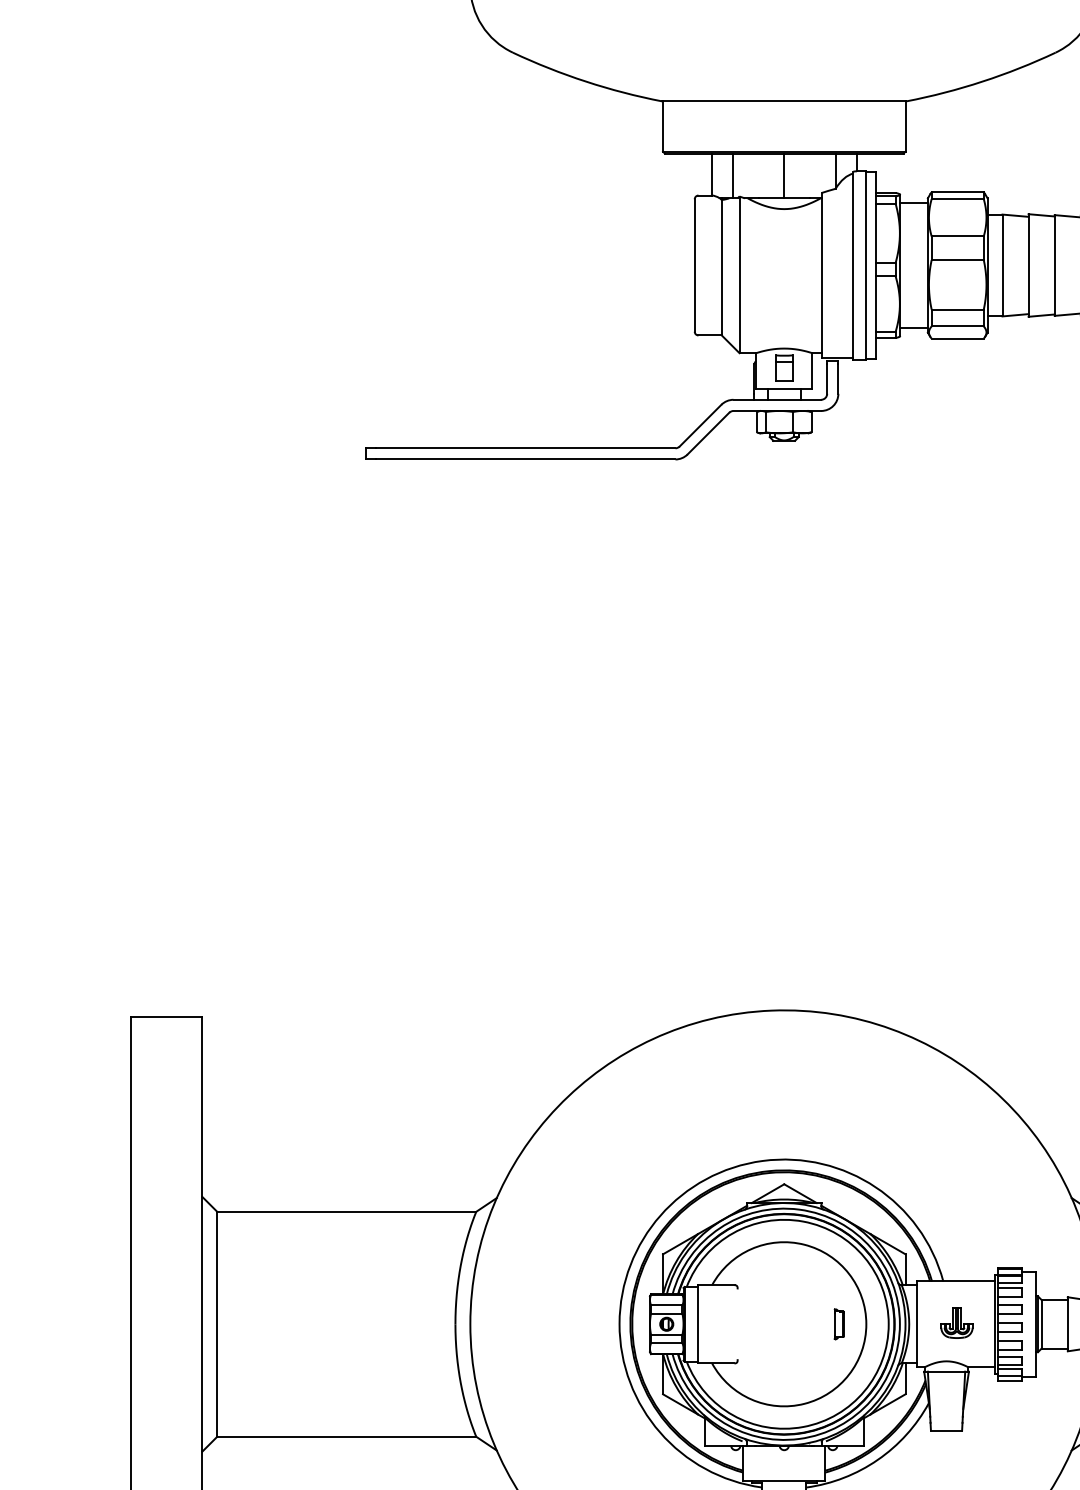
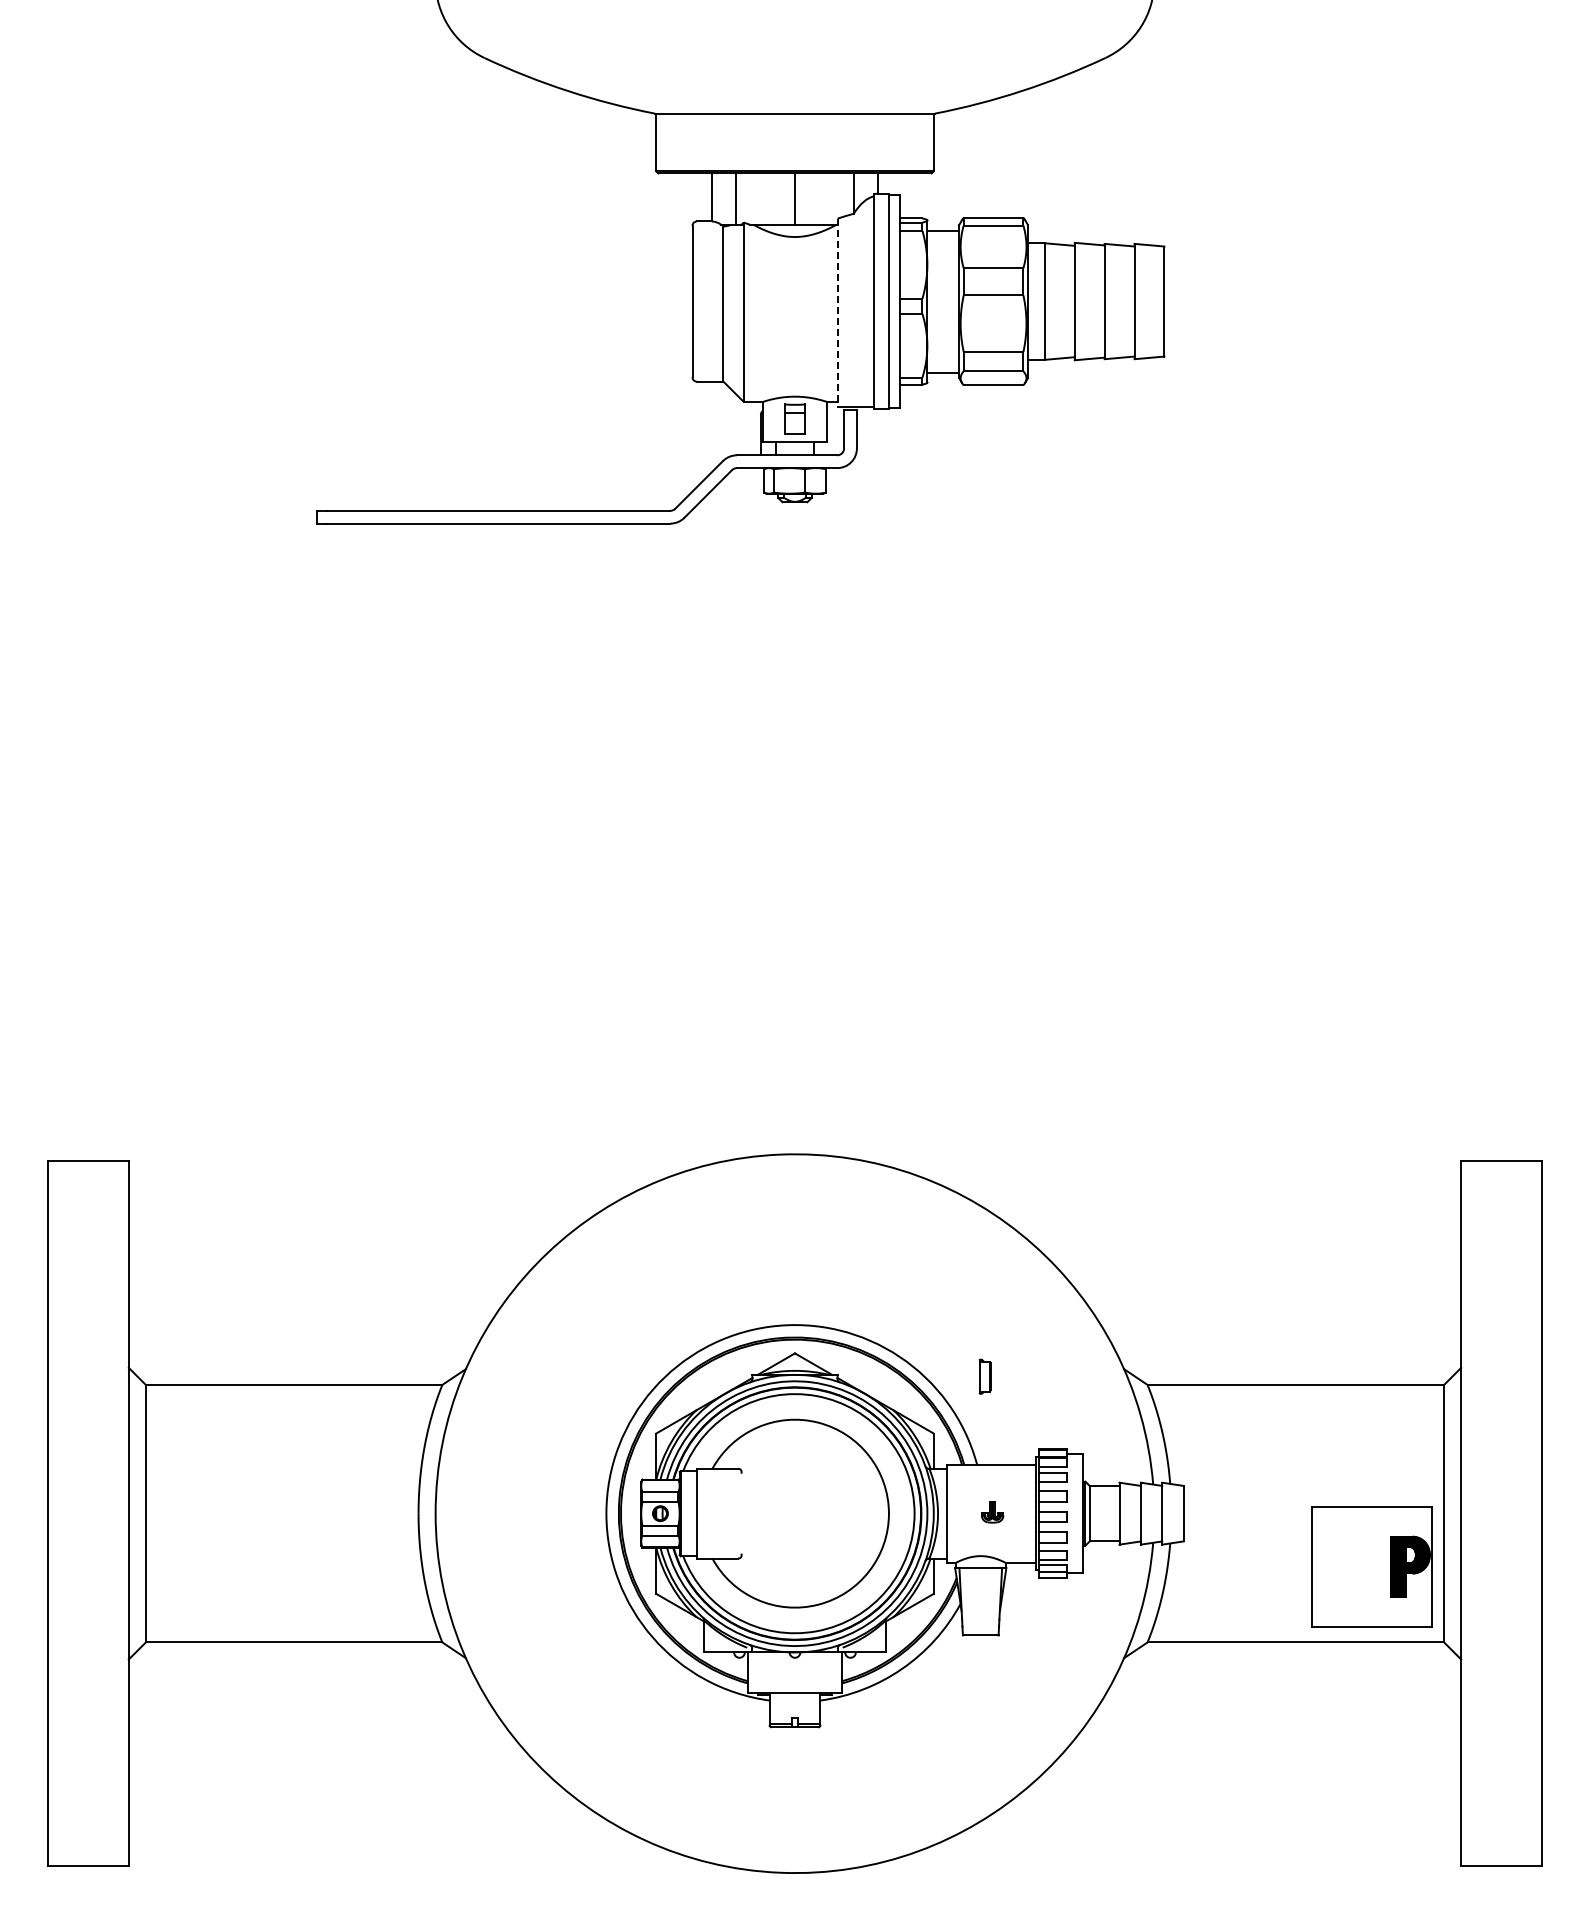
line: (821, 275) -> (837, 313), solid -> dashed
part: (956, 1323) -> (992, 1512), size x0.6
part: (838, 1324) -> (984, 1376), moved

